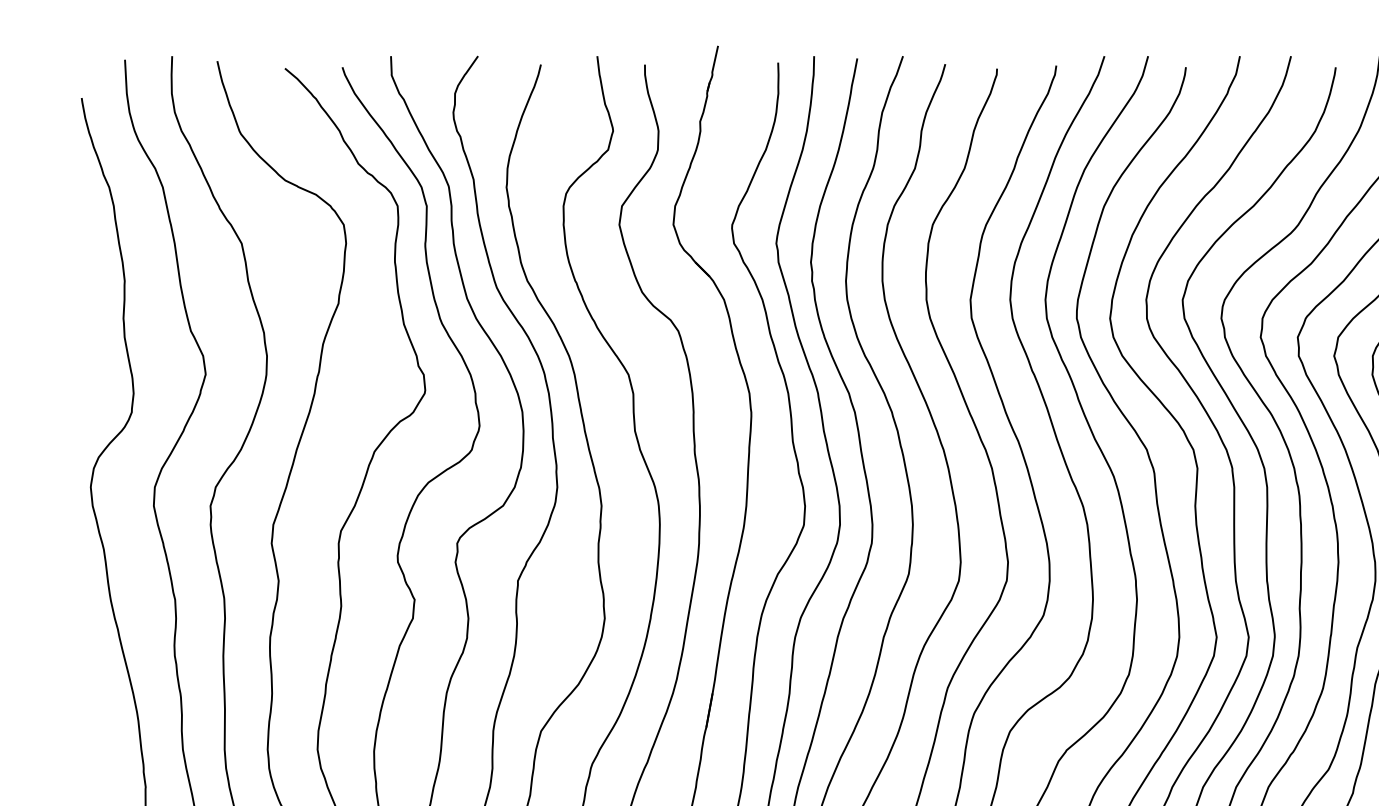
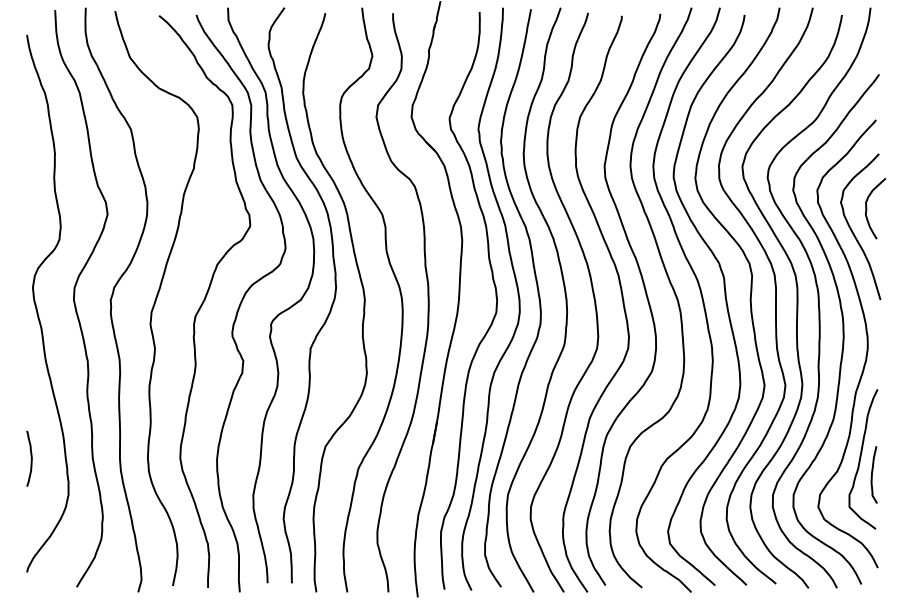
curve: (87, 748) -> (30, 457), added

